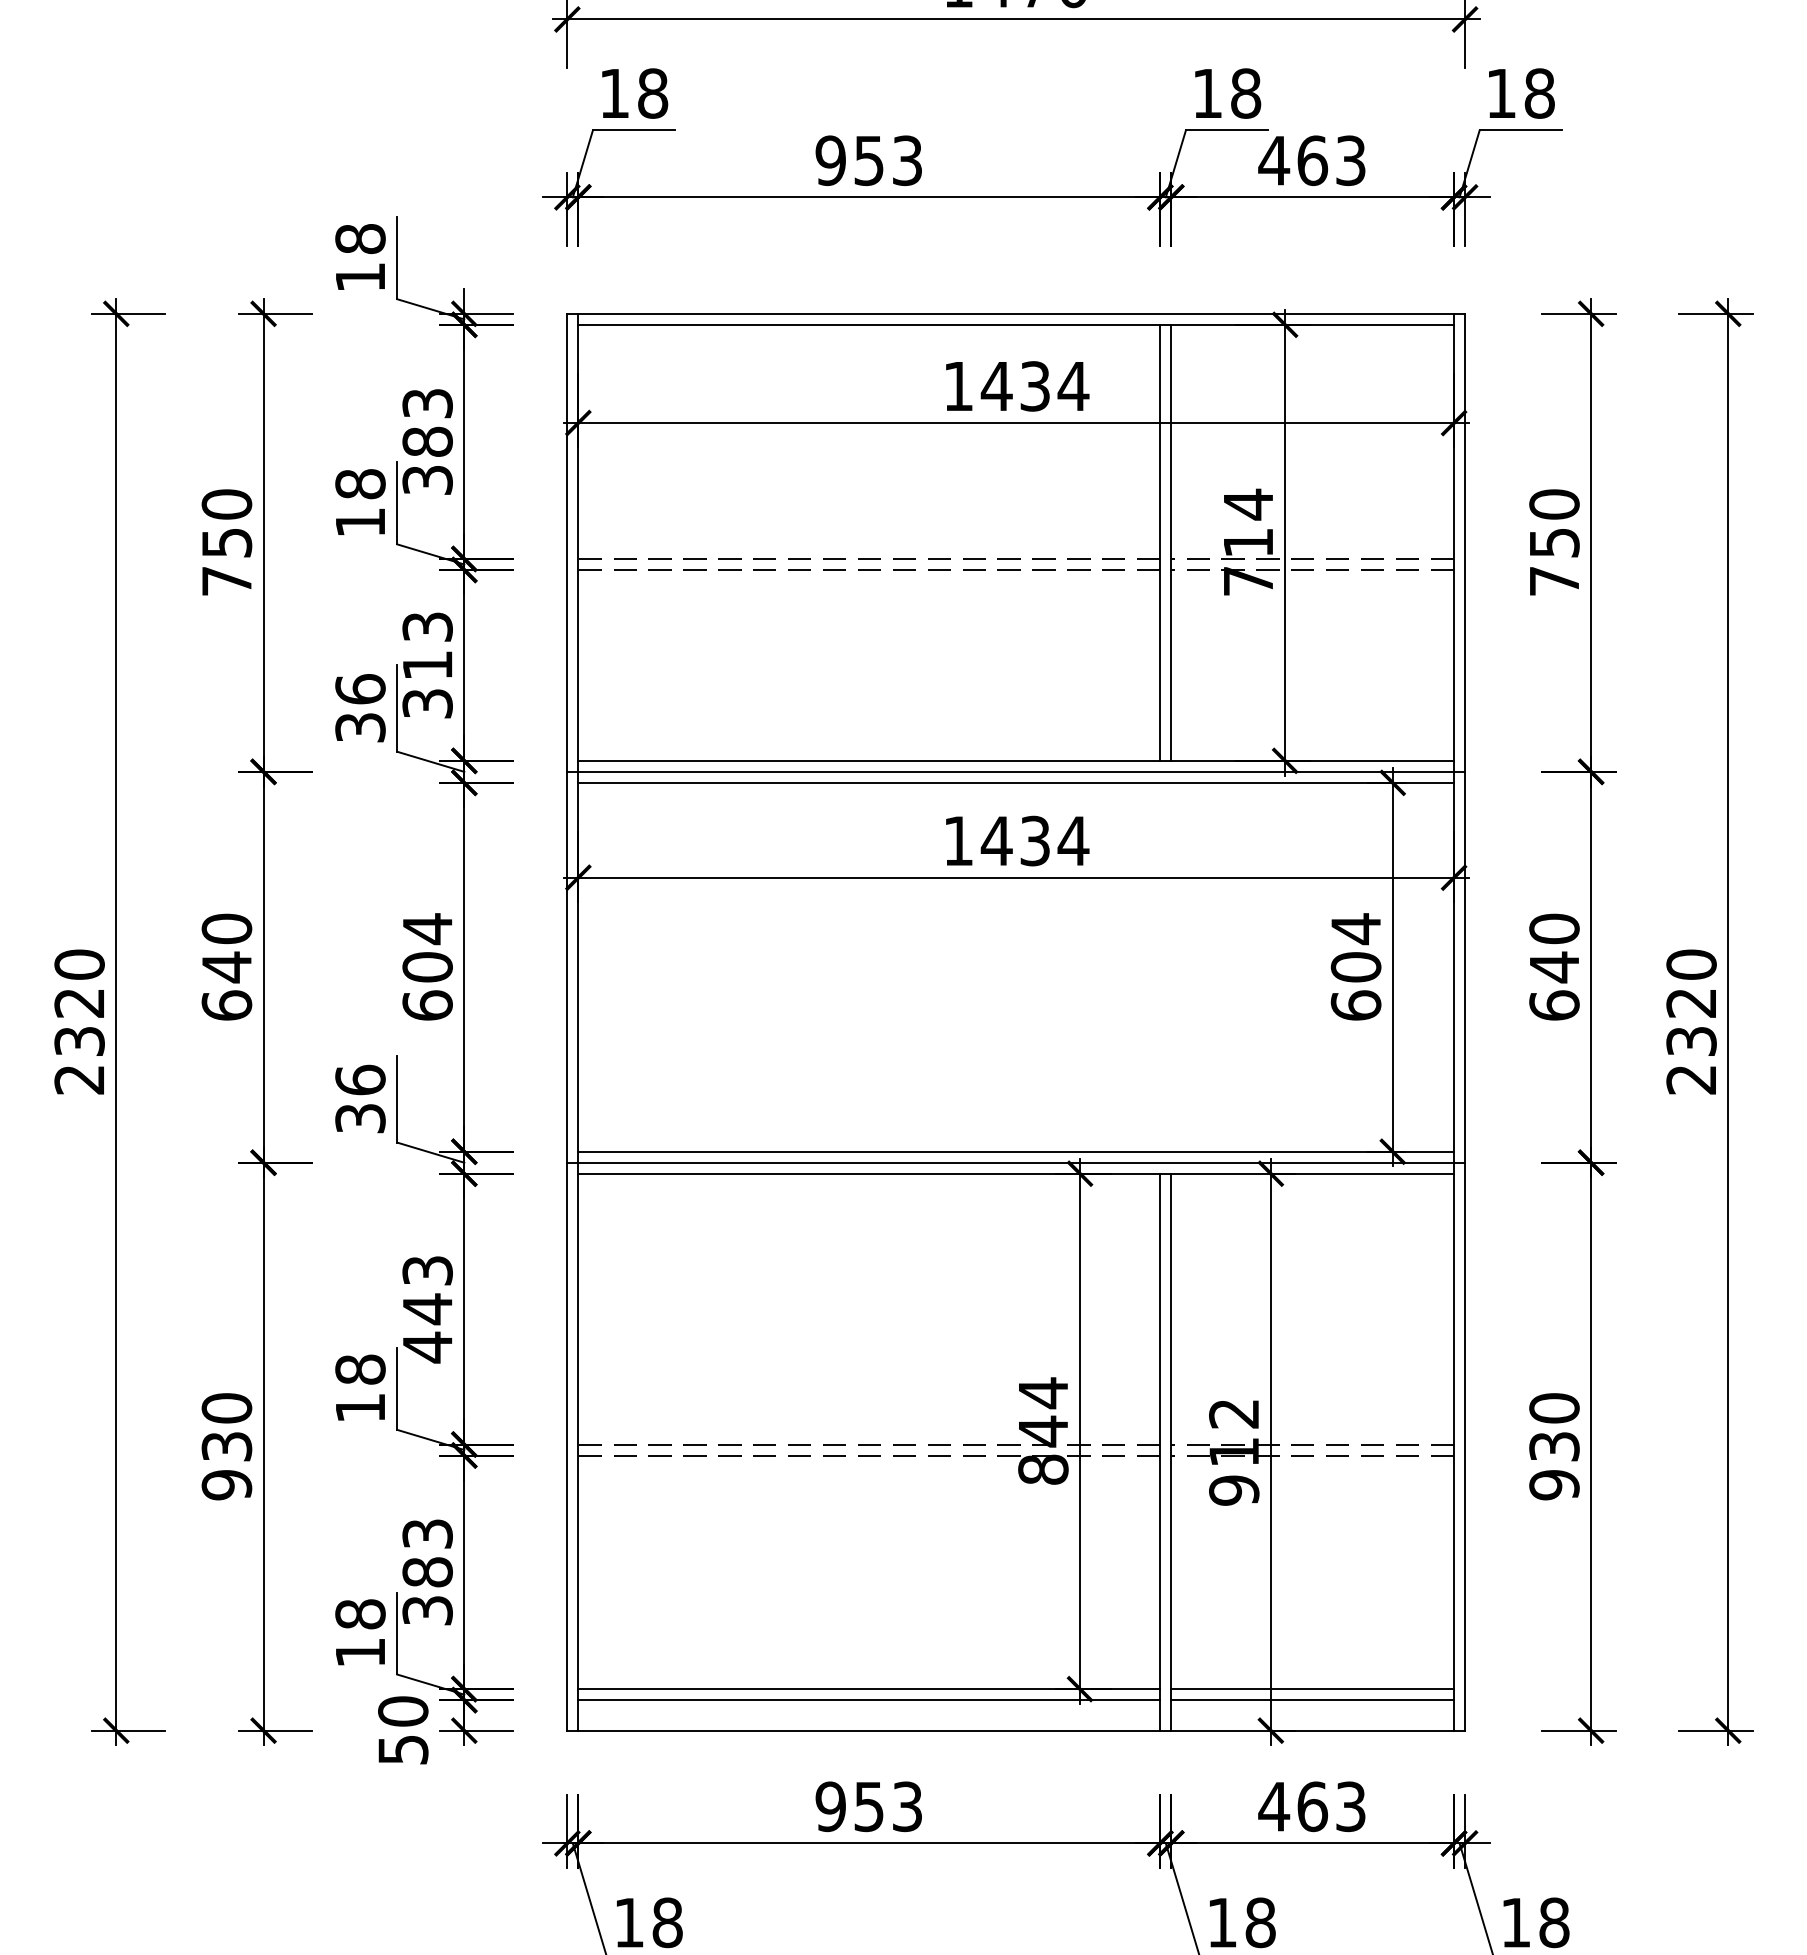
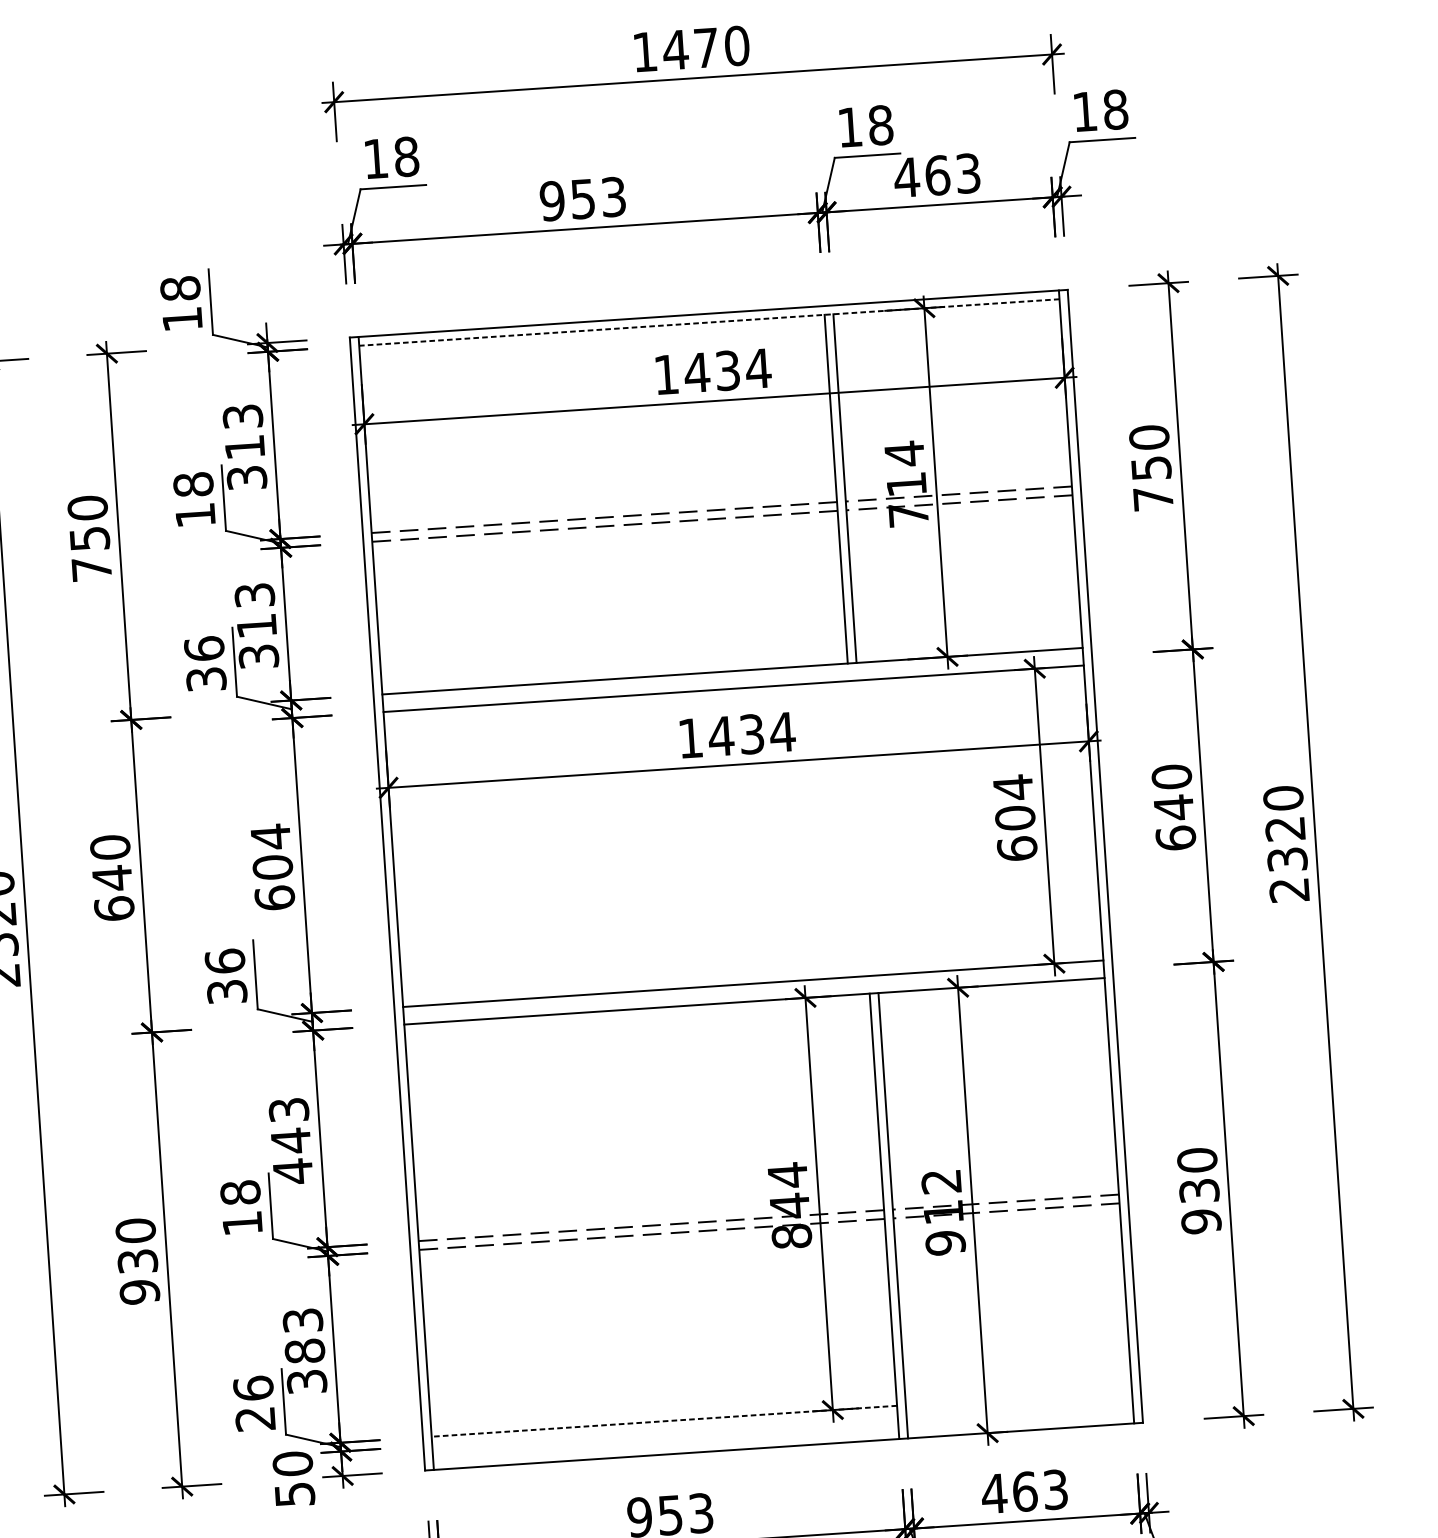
line: (1016, 324) -> (709, 322), solid -> dashed
text: (427, 441) -> (244, 447), 383 -> 313
line: (1016, 771) -> (733, 679), removed
line: (1016, 1162) -> (754, 992), removed
text: (360, 1633) -> (254, 1403), 18 -> 26
line: (869, 1689) -> (664, 1421), solid -> dashed
line: (1312, 1689) -> (1018, 1398), removed
line: (869, 1700) -> (665, 1430), removed
line: (1312, 1700) -> (1019, 1406), removed

